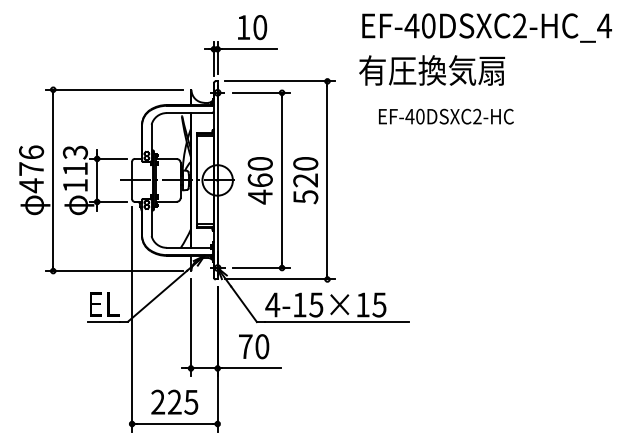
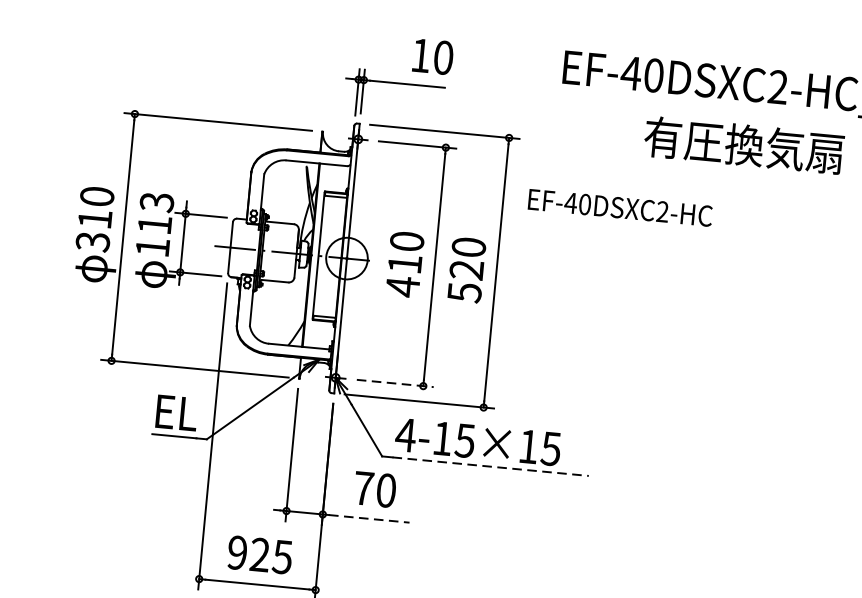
text: (252, 27) -> (433, 56), moved
text: (431, 70) -> (743, 145), moved
text: (446, 116) -> (620, 207), moved
text: (31, 169) -> (95, 219), 476 -> 310
text: (259, 179) -> (404, 262), 460 -> 410
line: (261, 268) -> (395, 384), solid -> dashed
line: (337, 322) -> (491, 467), solid -> dashed
line: (251, 368) -> (368, 518), solid -> dashed
text: (158, 402) -> (237, 553), 225 -> 925

